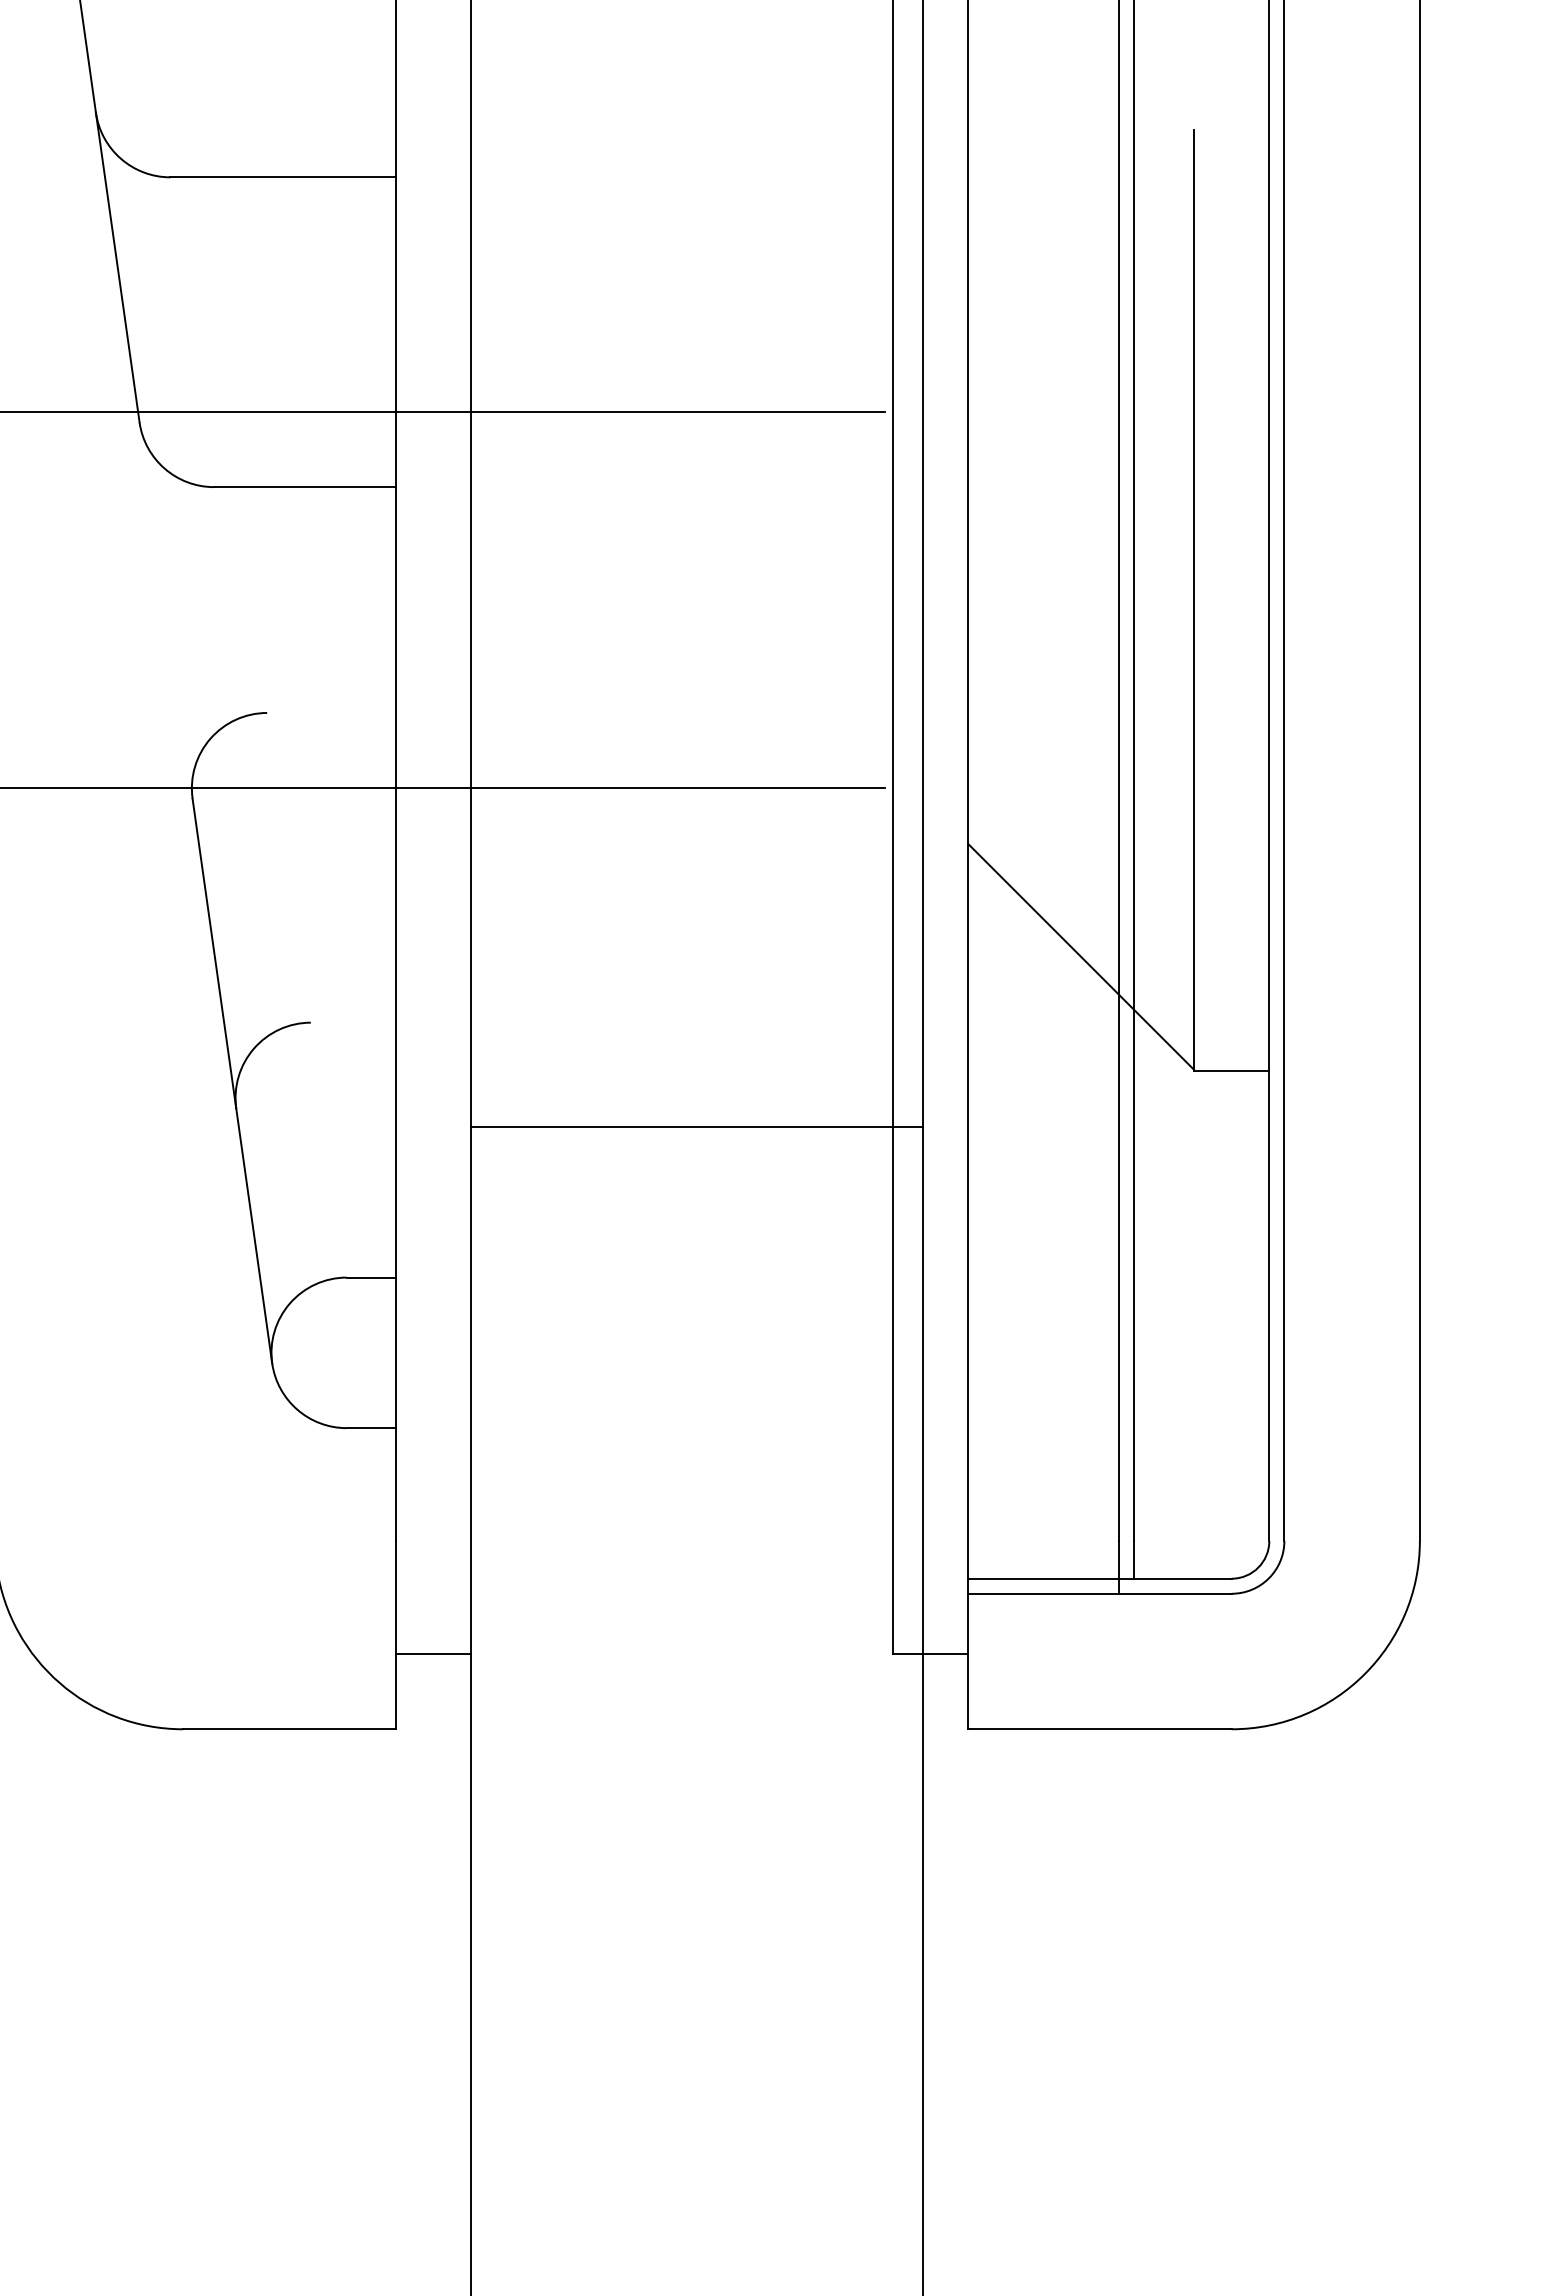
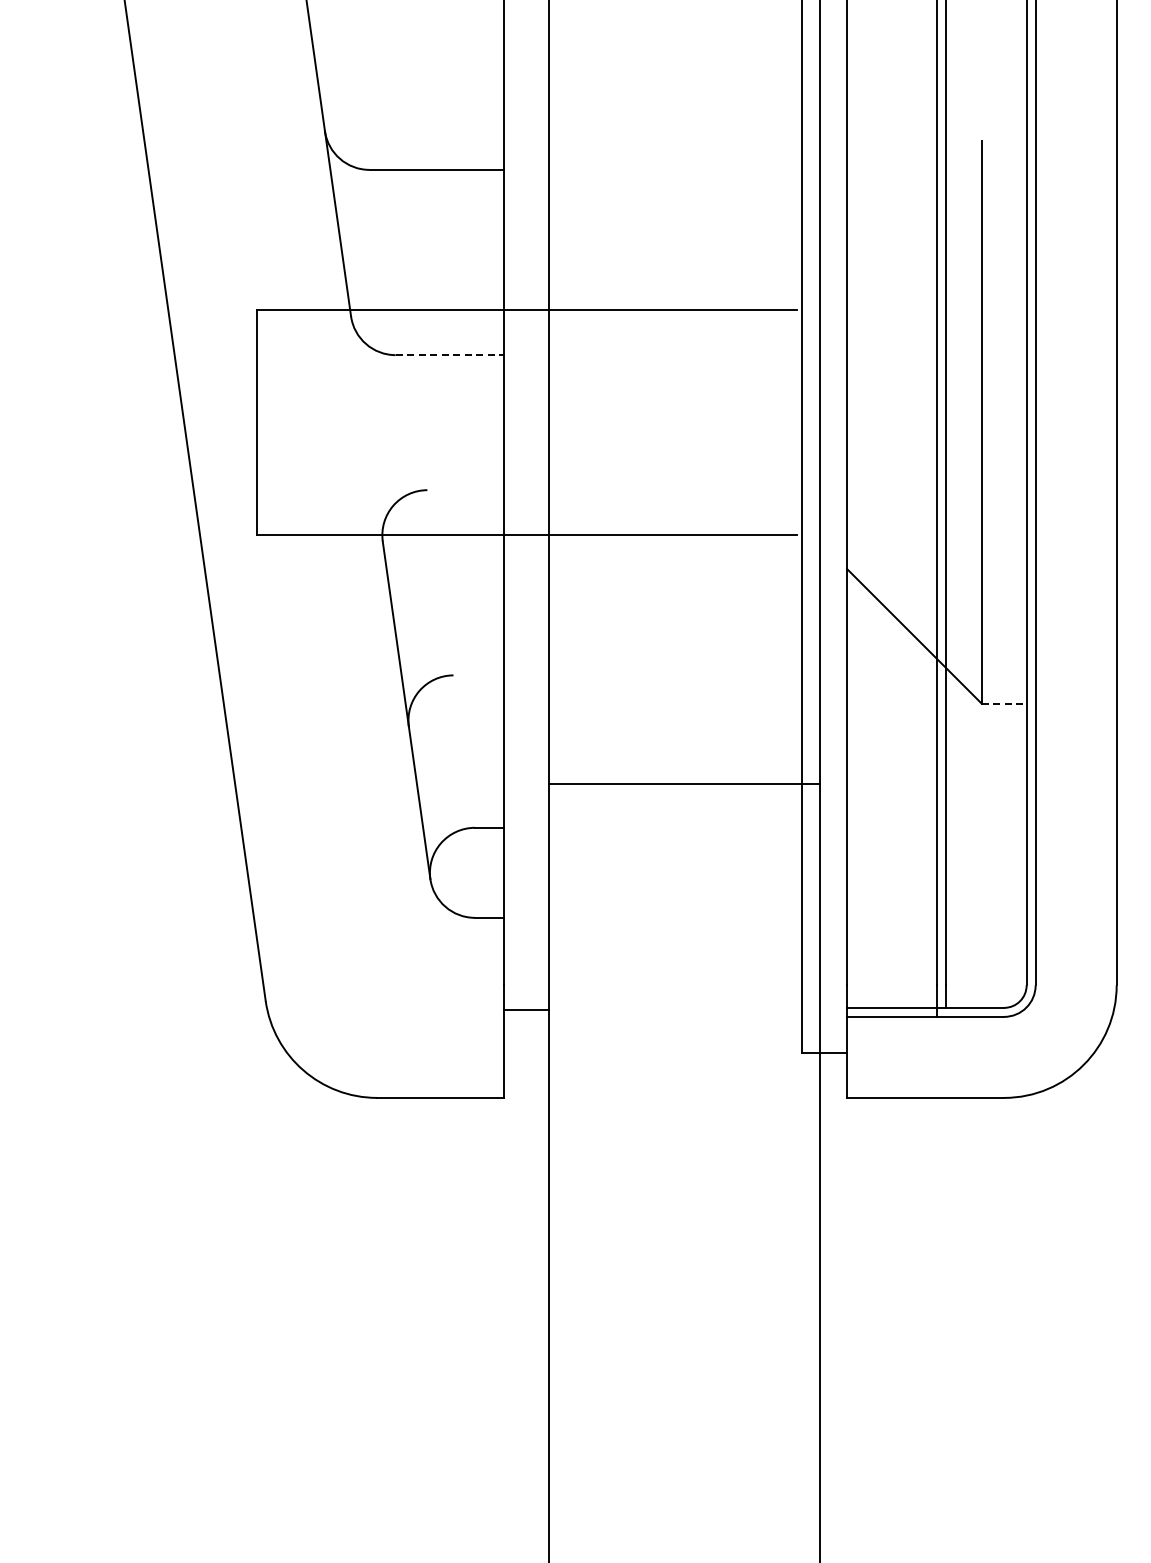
line: (305, 487) -> (450, 355), solid -> dashed
line: (1232, 1071) -> (1004, 704), solid -> dashed
line: (697, 1126) -> (684, 783), moved
line: (432, 1653) -> (526, 1009), moved

